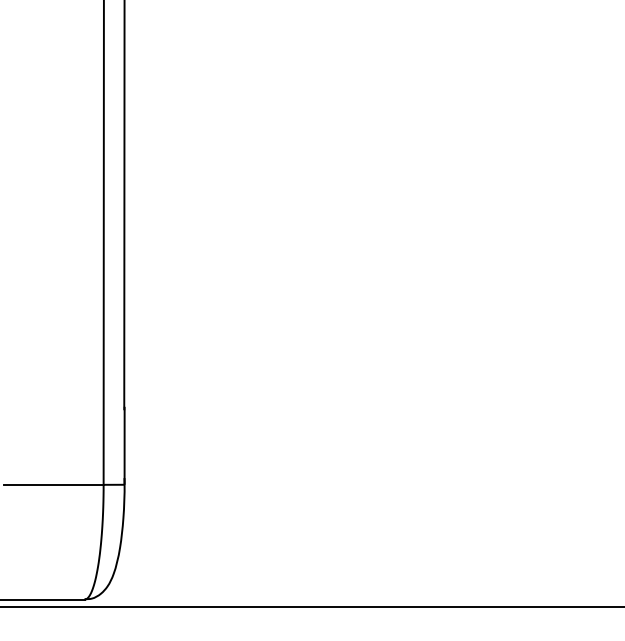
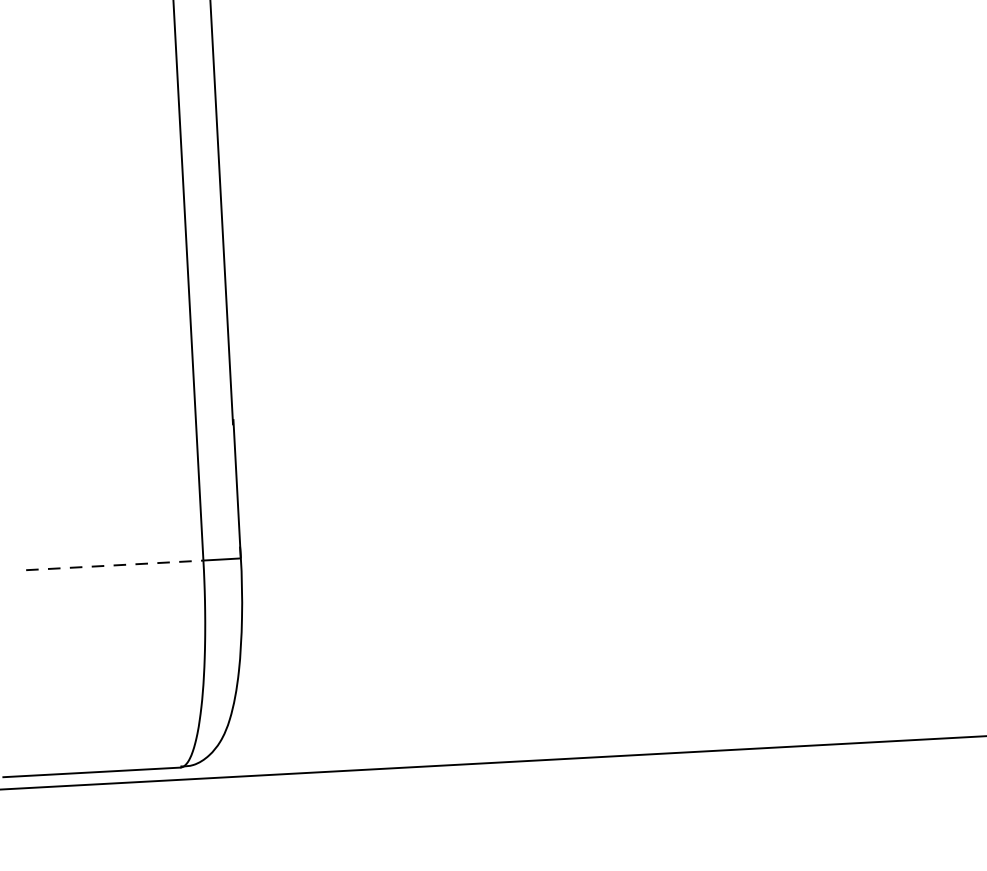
line: (54, 484) -> (115, 564), solid -> dashed

